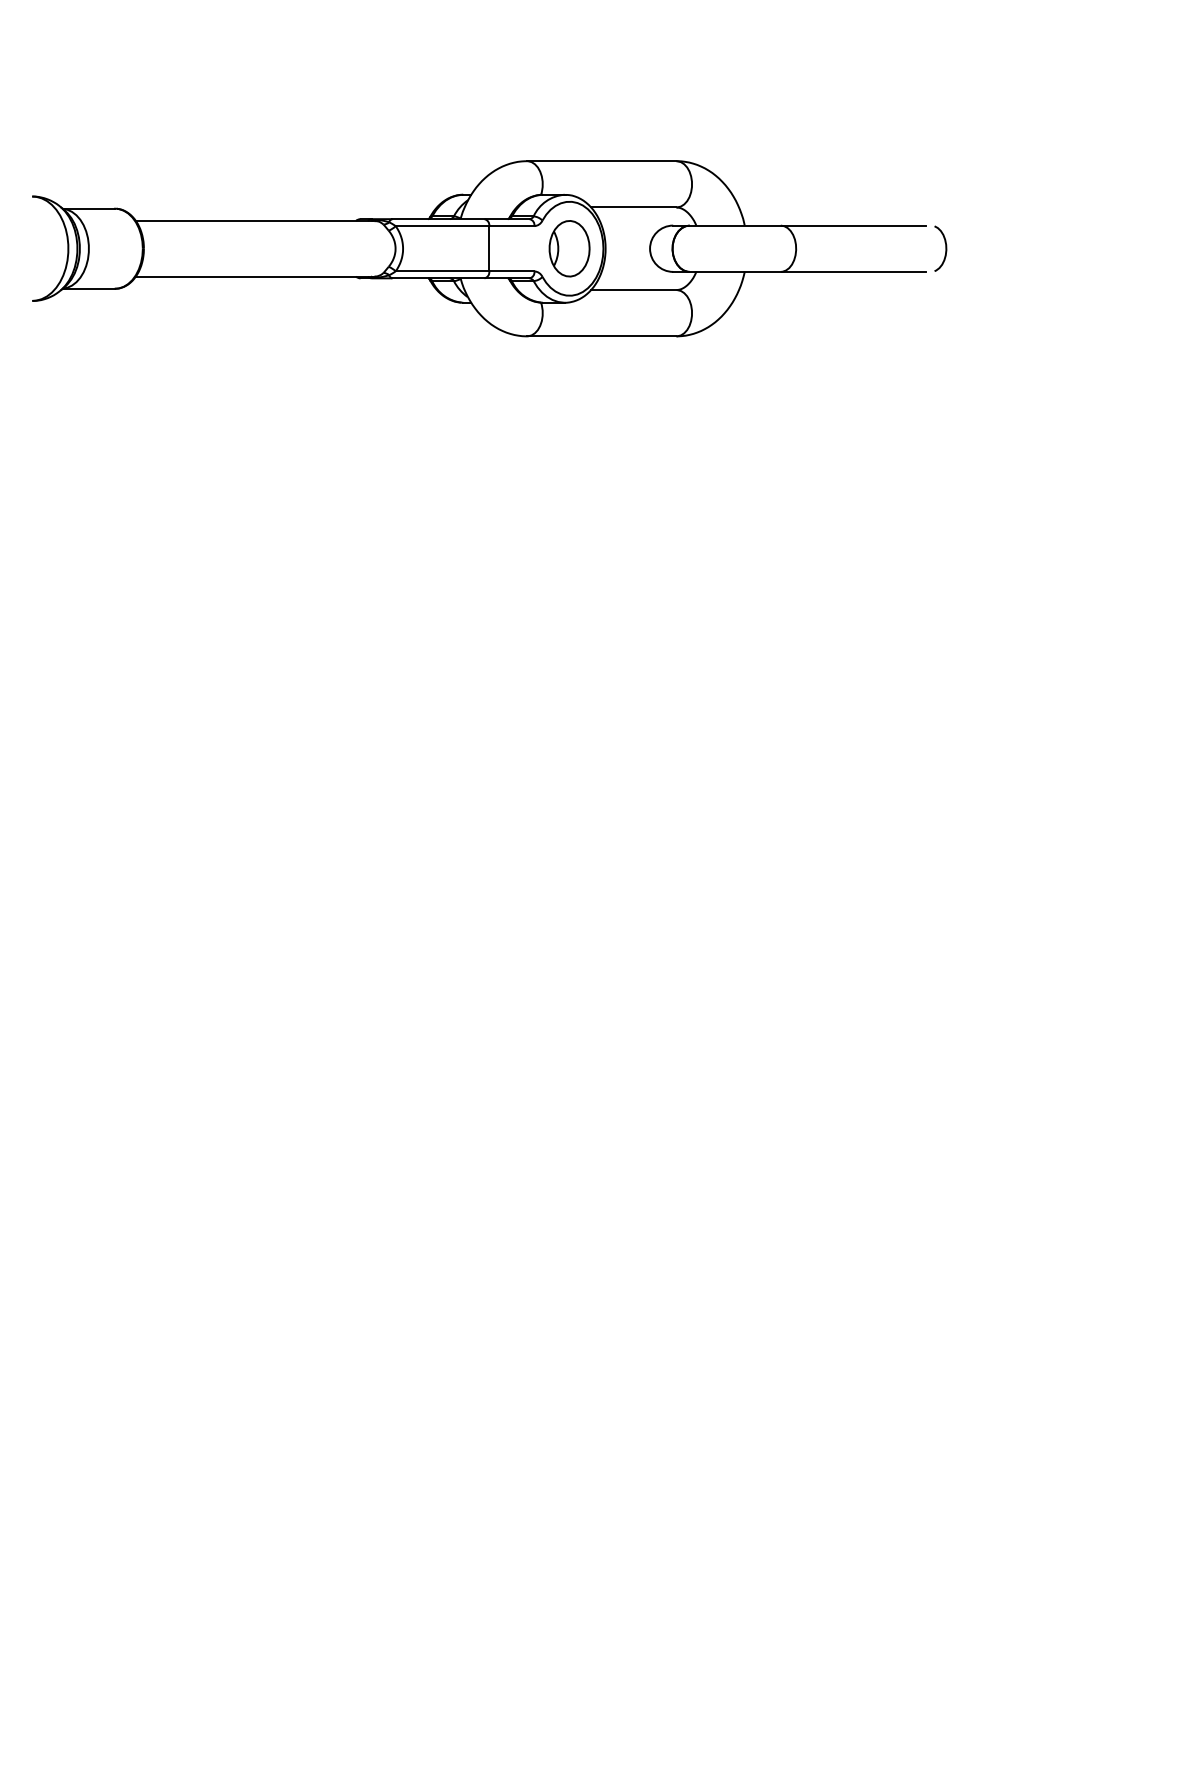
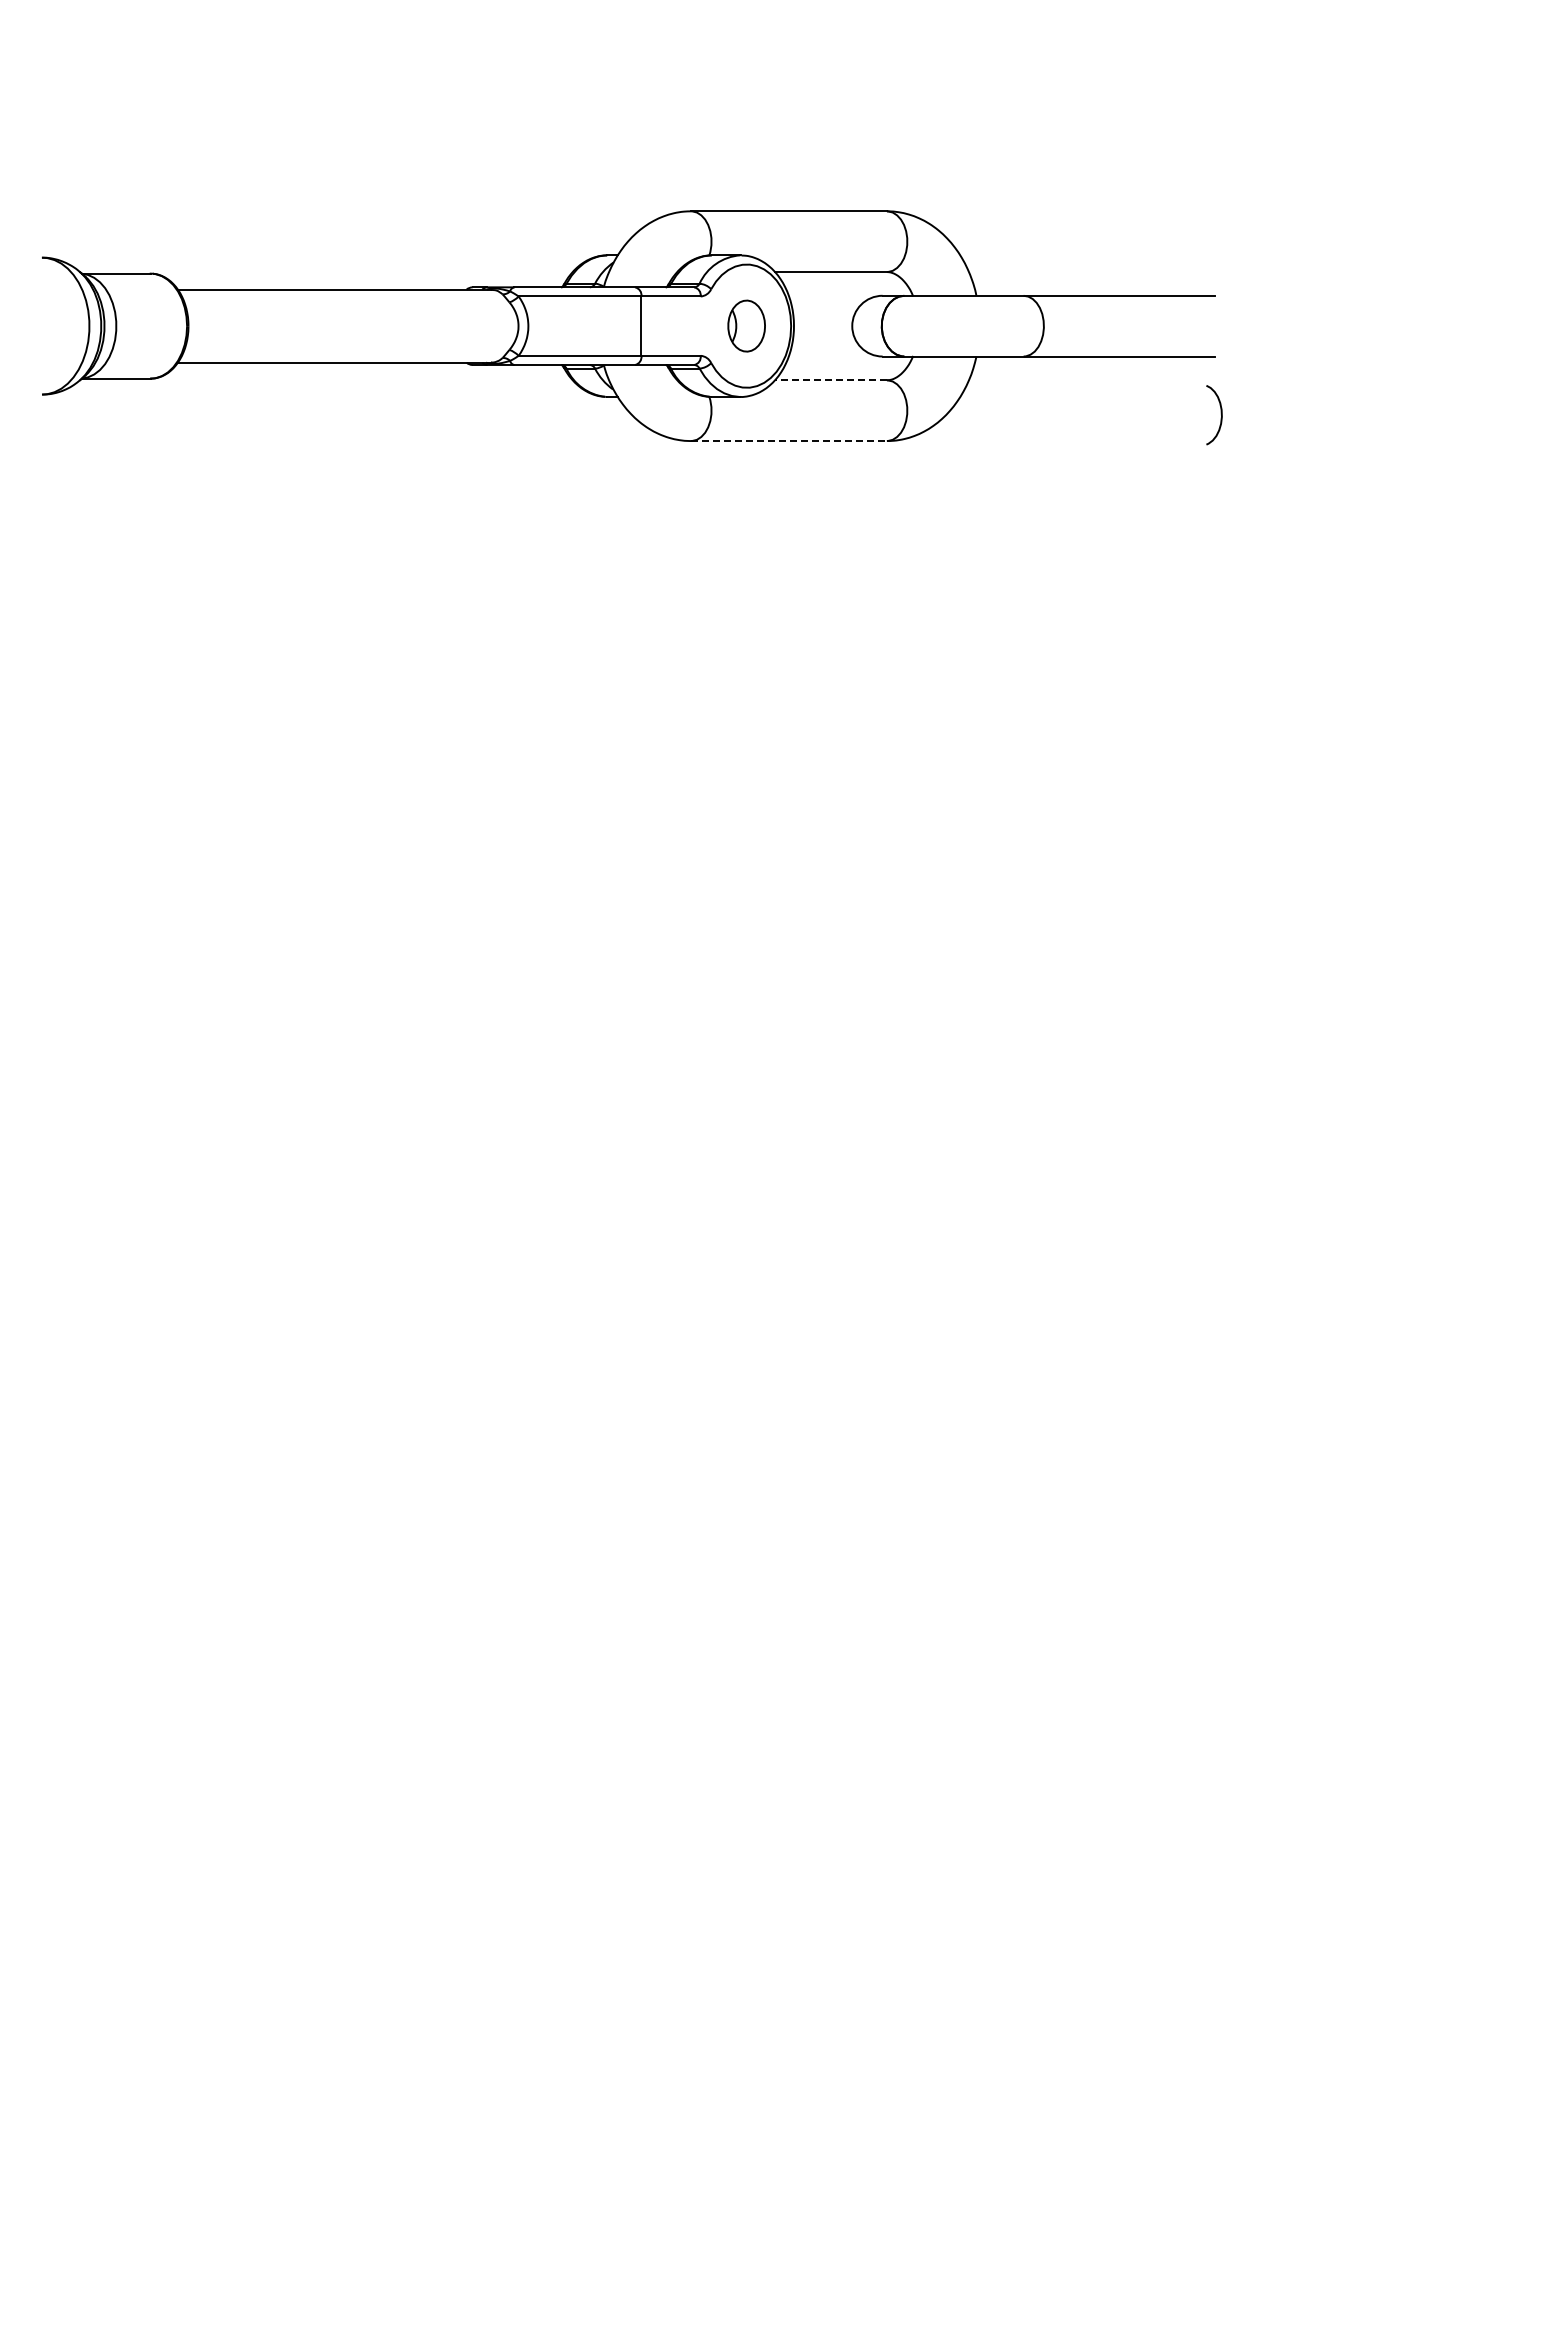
part: (569, 248) -> (746, 325), size x0.7
curve: (945, 248) -> (1220, 414), moved
line: (633, 290) -> (830, 380), solid -> dashed
line: (602, 336) -> (789, 441), solid -> dashed

